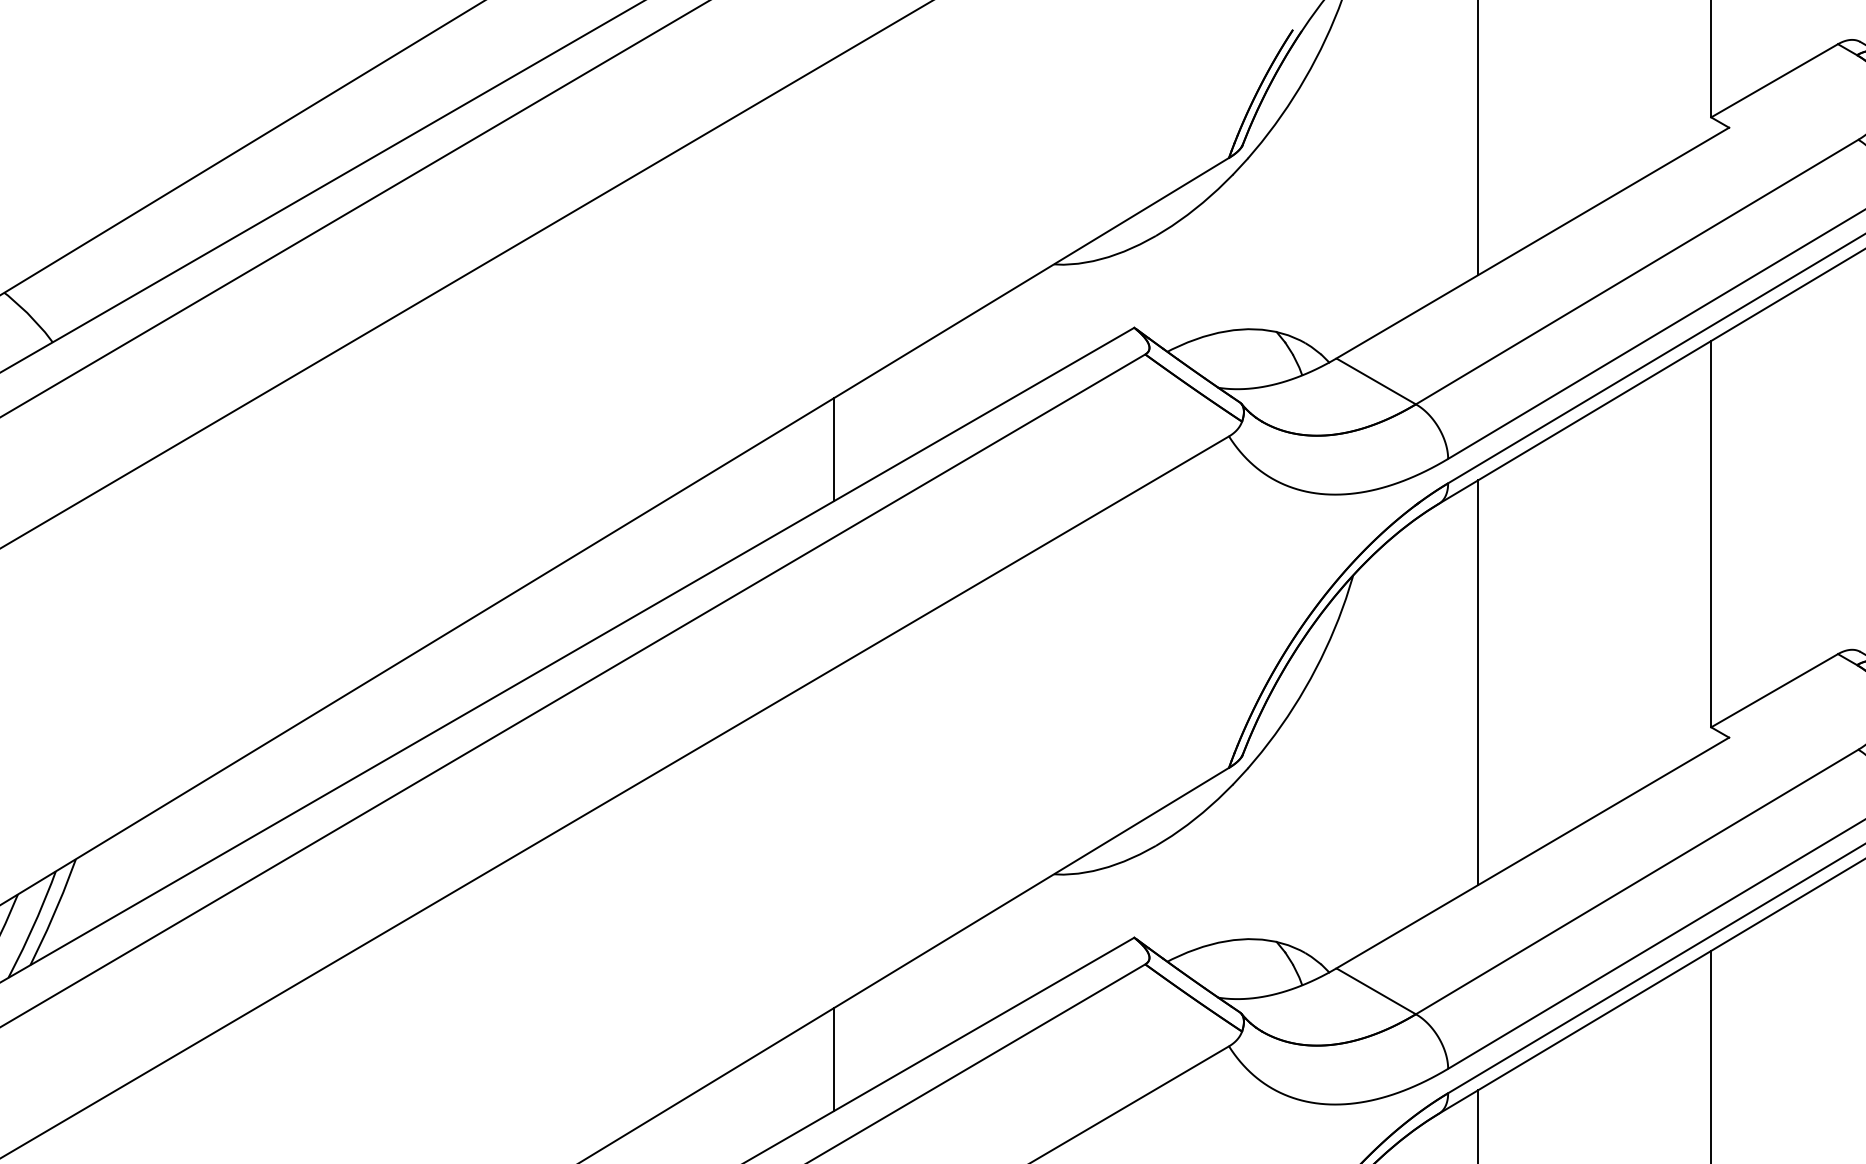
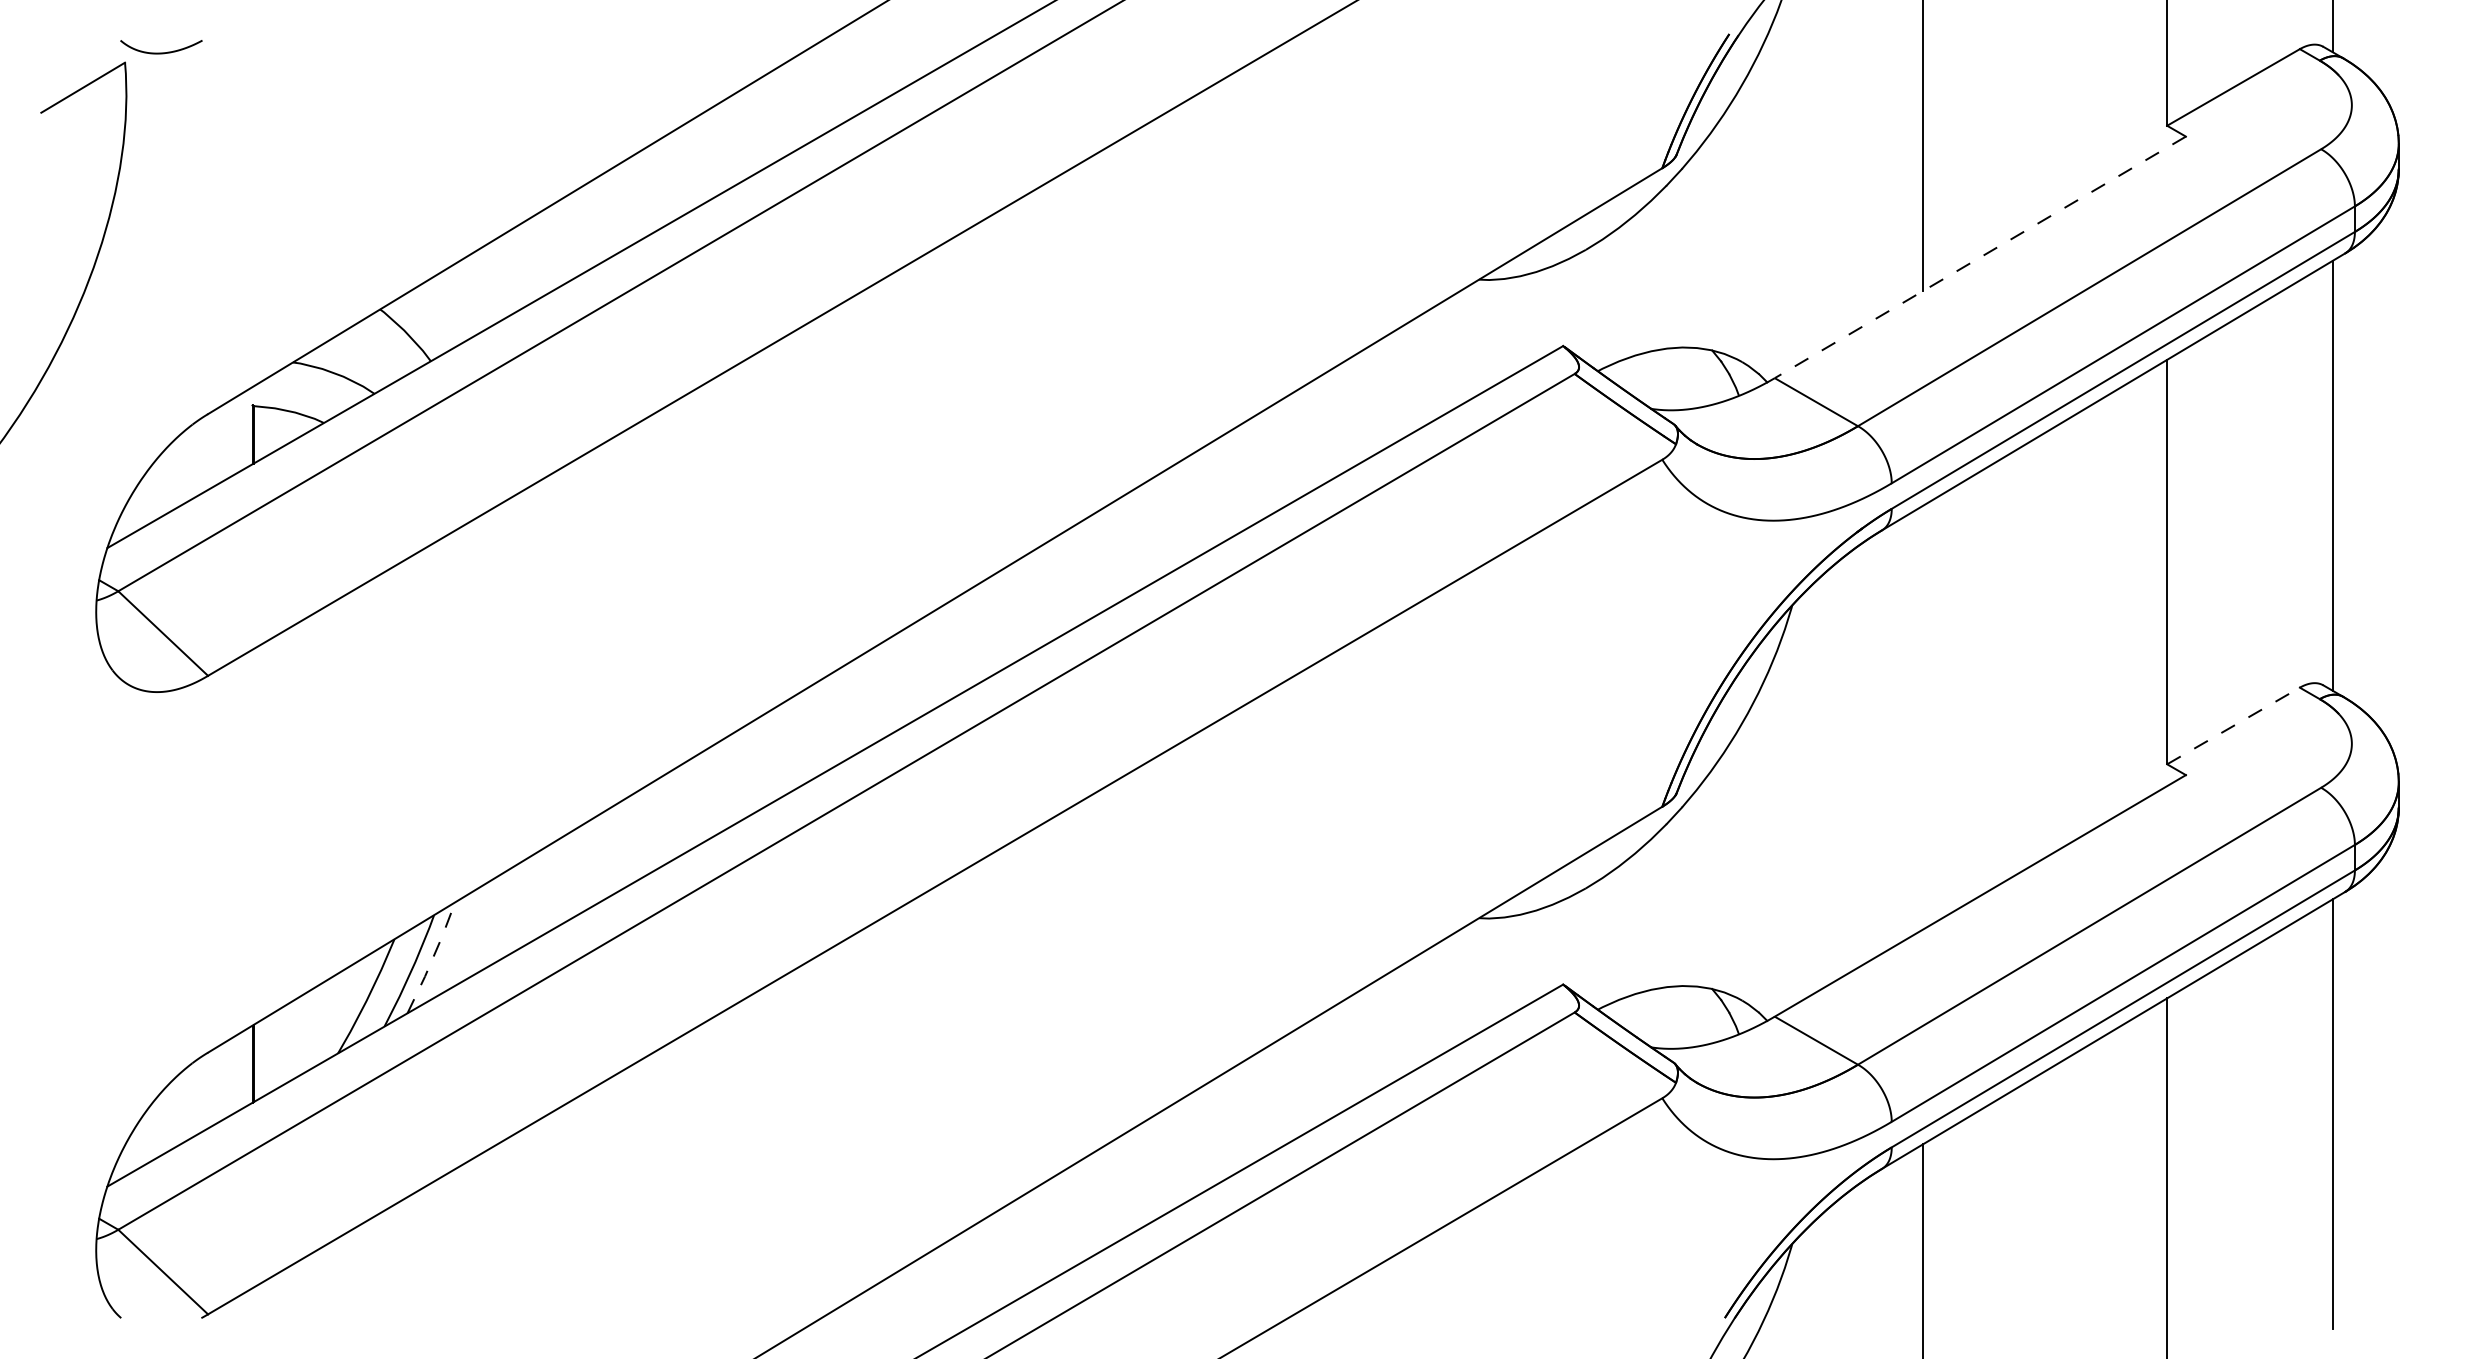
line: (1531, 243) -> (1979, 257), solid -> dashed
line: (833, 449) -> (1248, 473), removed
line: (1478, 682) -> (1923, 717), removed
line: (1774, 690) -> (2233, 725), solid -> dashed
line: (54, 912) -> (432, 958), solid -> dashed
line: (833, 1059) -> (1248, 1112), removed

